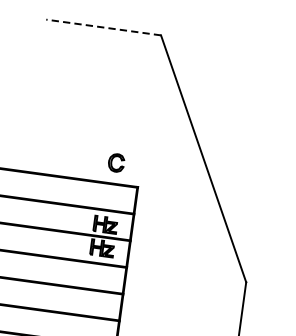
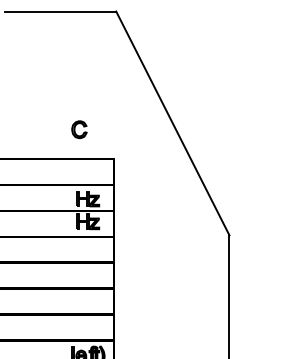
line: (103, 27) -> (60, 11), dashed -> solid
part: (116, 162) -> (79, 129), moved

